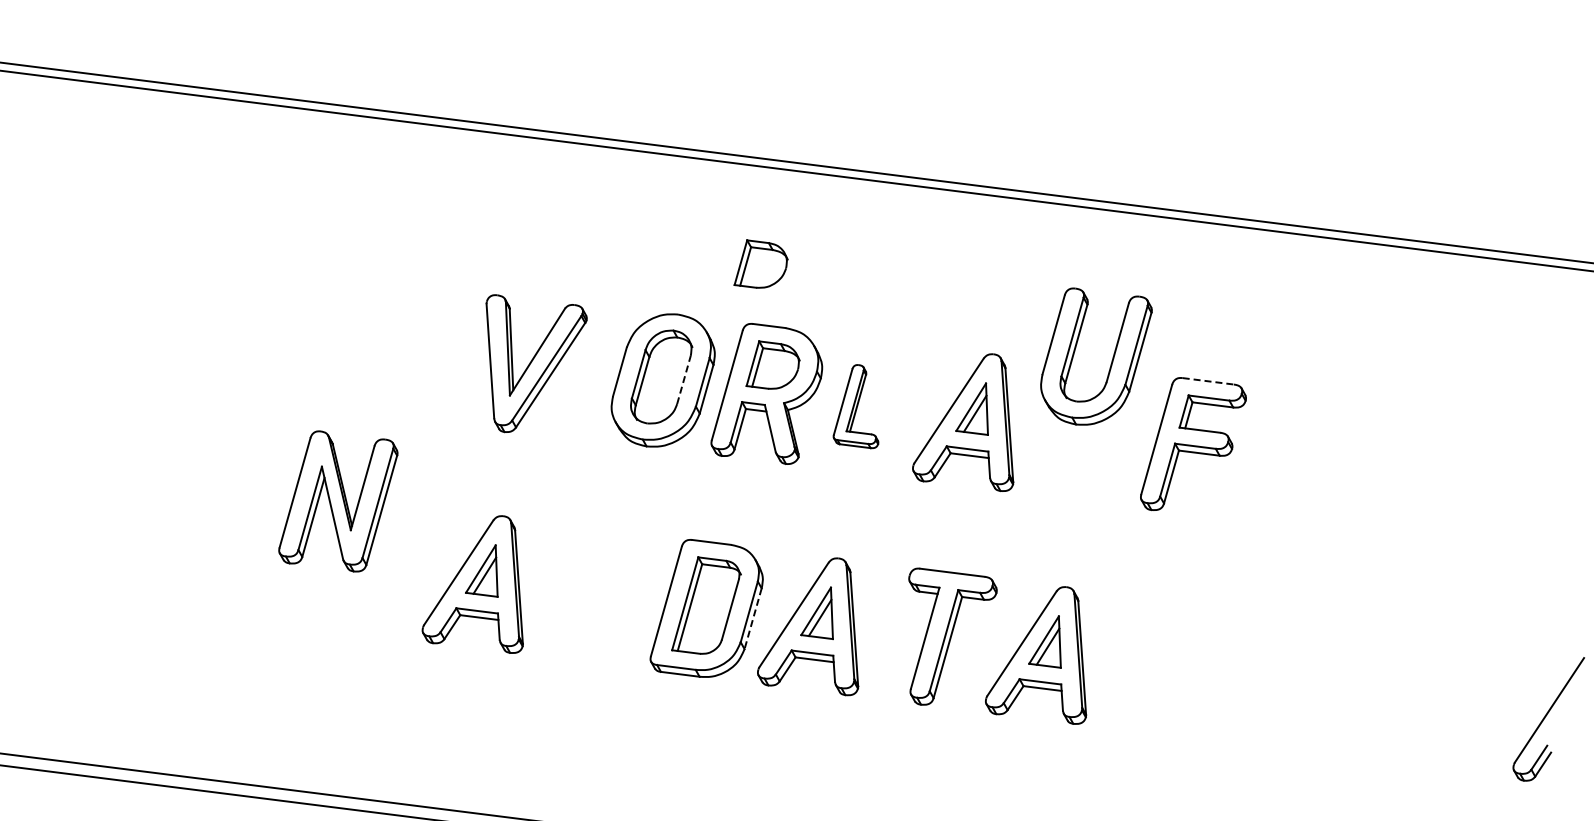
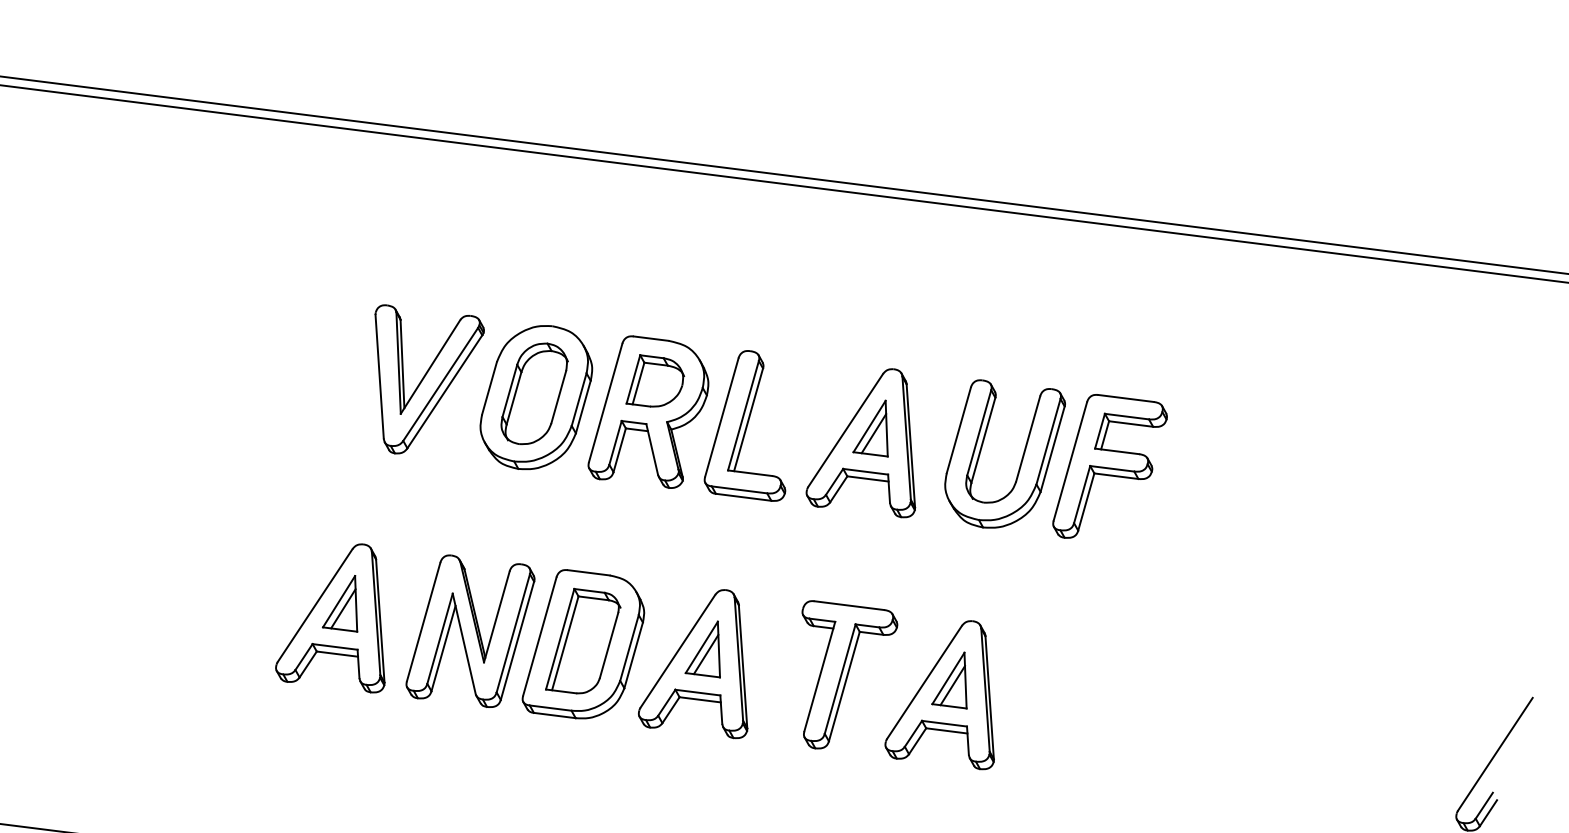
part: (760, 263) -> (641, 271), removed
part: (1111, 360) -> (1021, 458), moved
part: (536, 363) -> (429, 379), moved
line: (684, 379) -> (559, 396), dashed -> solid
line: (1208, 381) -> (1126, 398), dashed -> solid
part: (855, 406) -> (744, 425), size x1.67
part: (338, 501) -> (470, 631), moved
line: (753, 618) -> (634, 655), dashed -> solid

